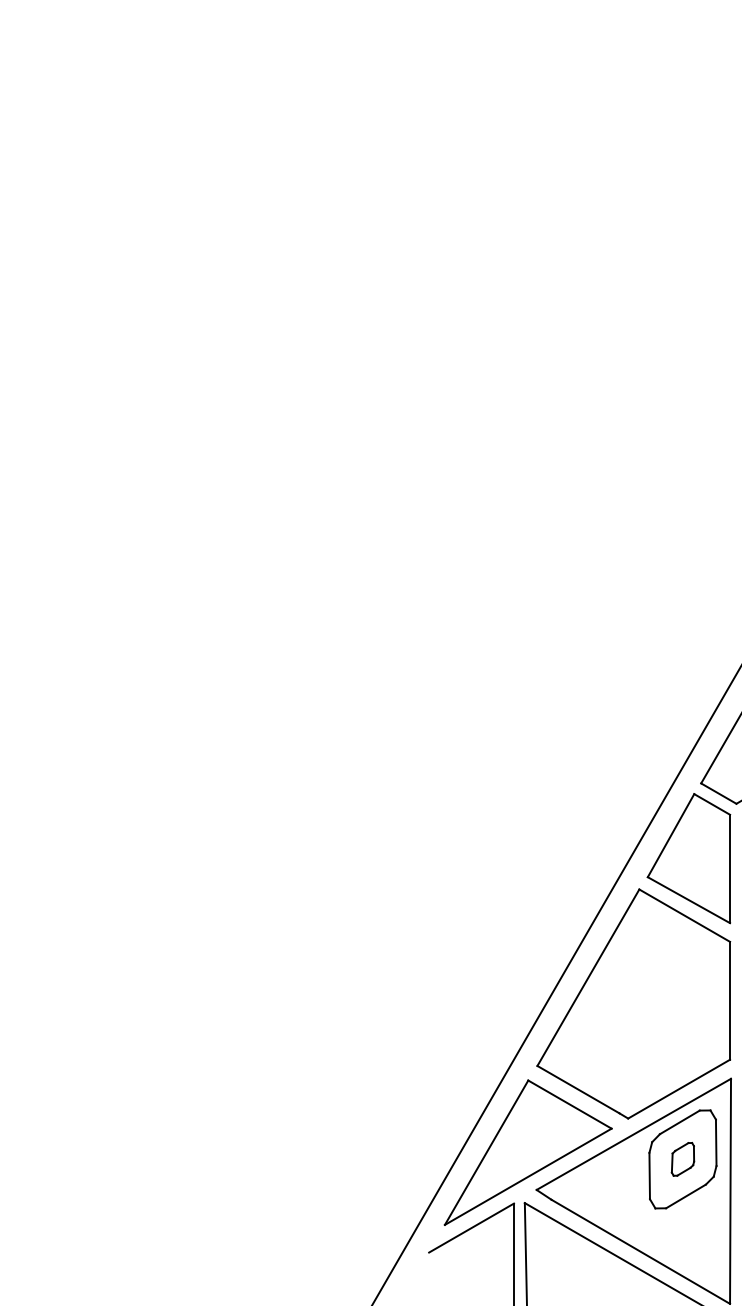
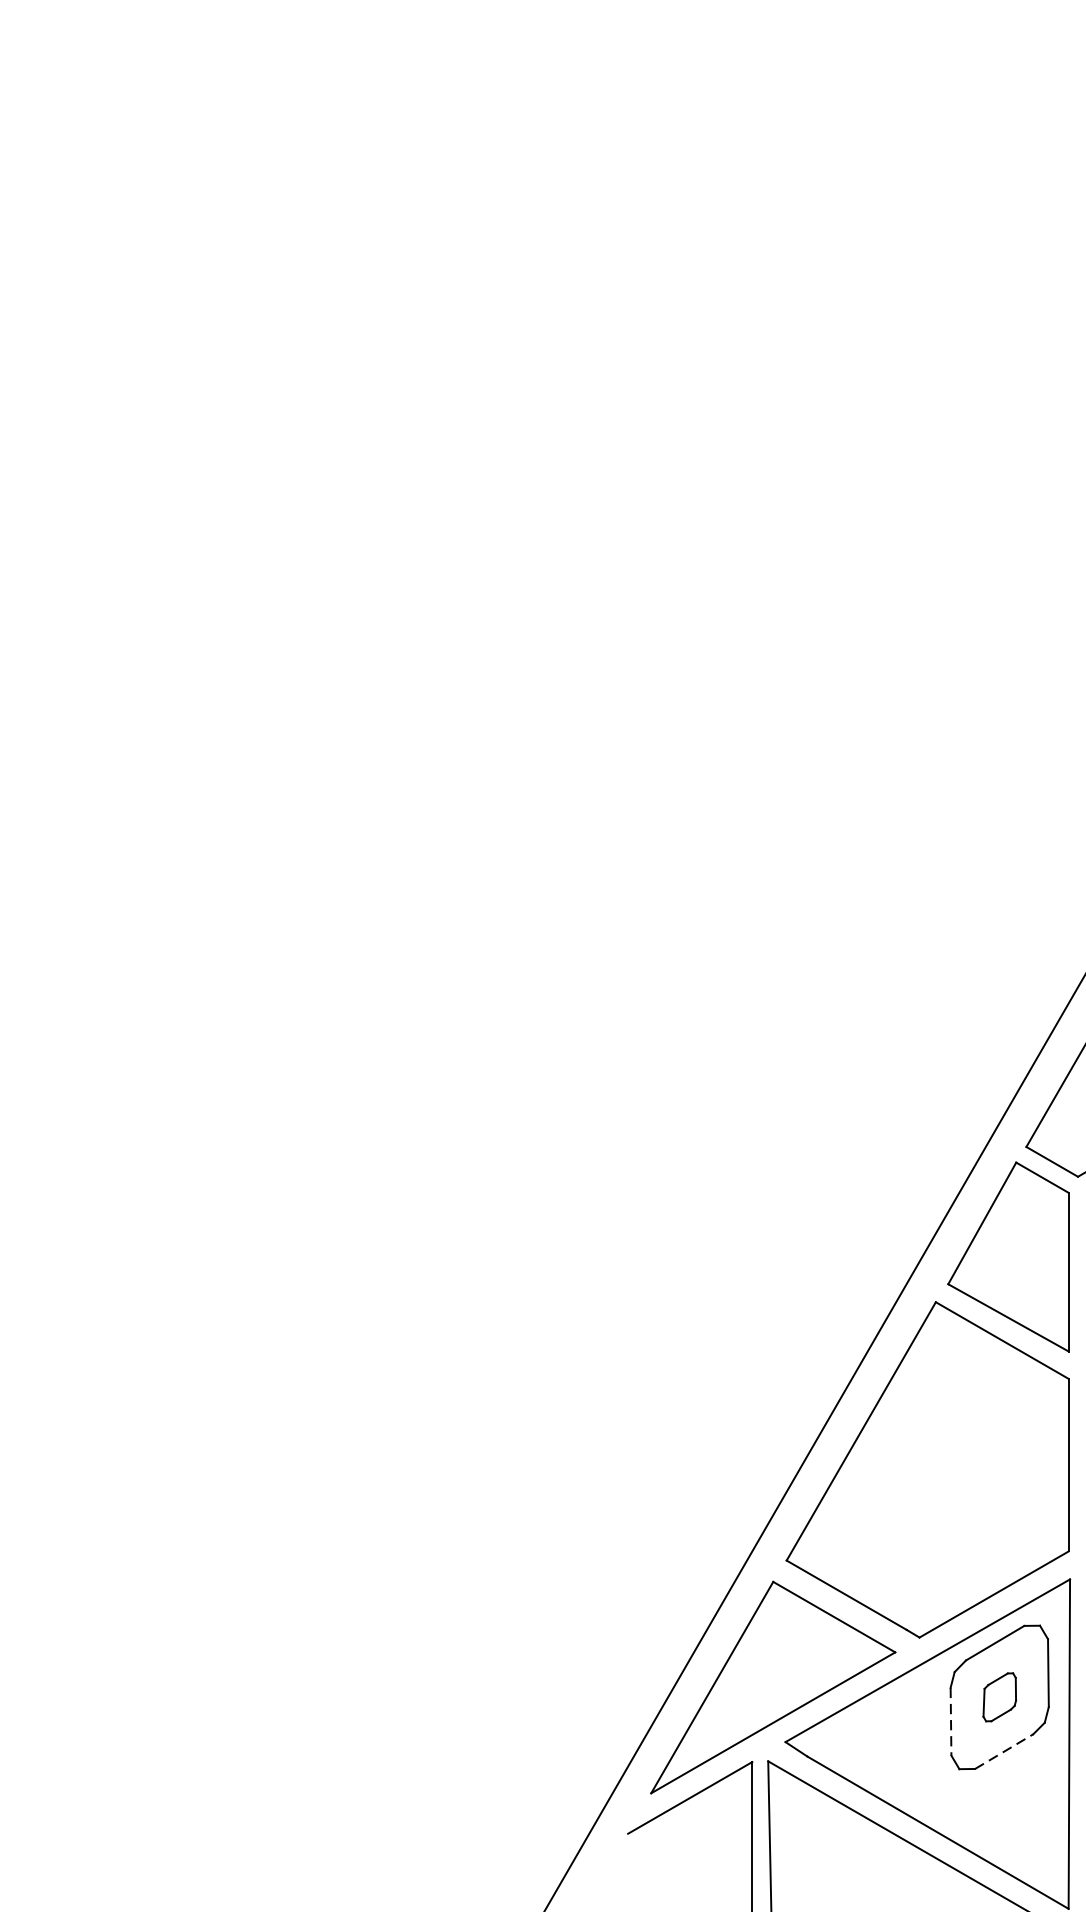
line: (649, 1176) -> (950, 1722), solid -> dashed
line: (686, 1196) -> (1004, 1751), solid -> dashed

